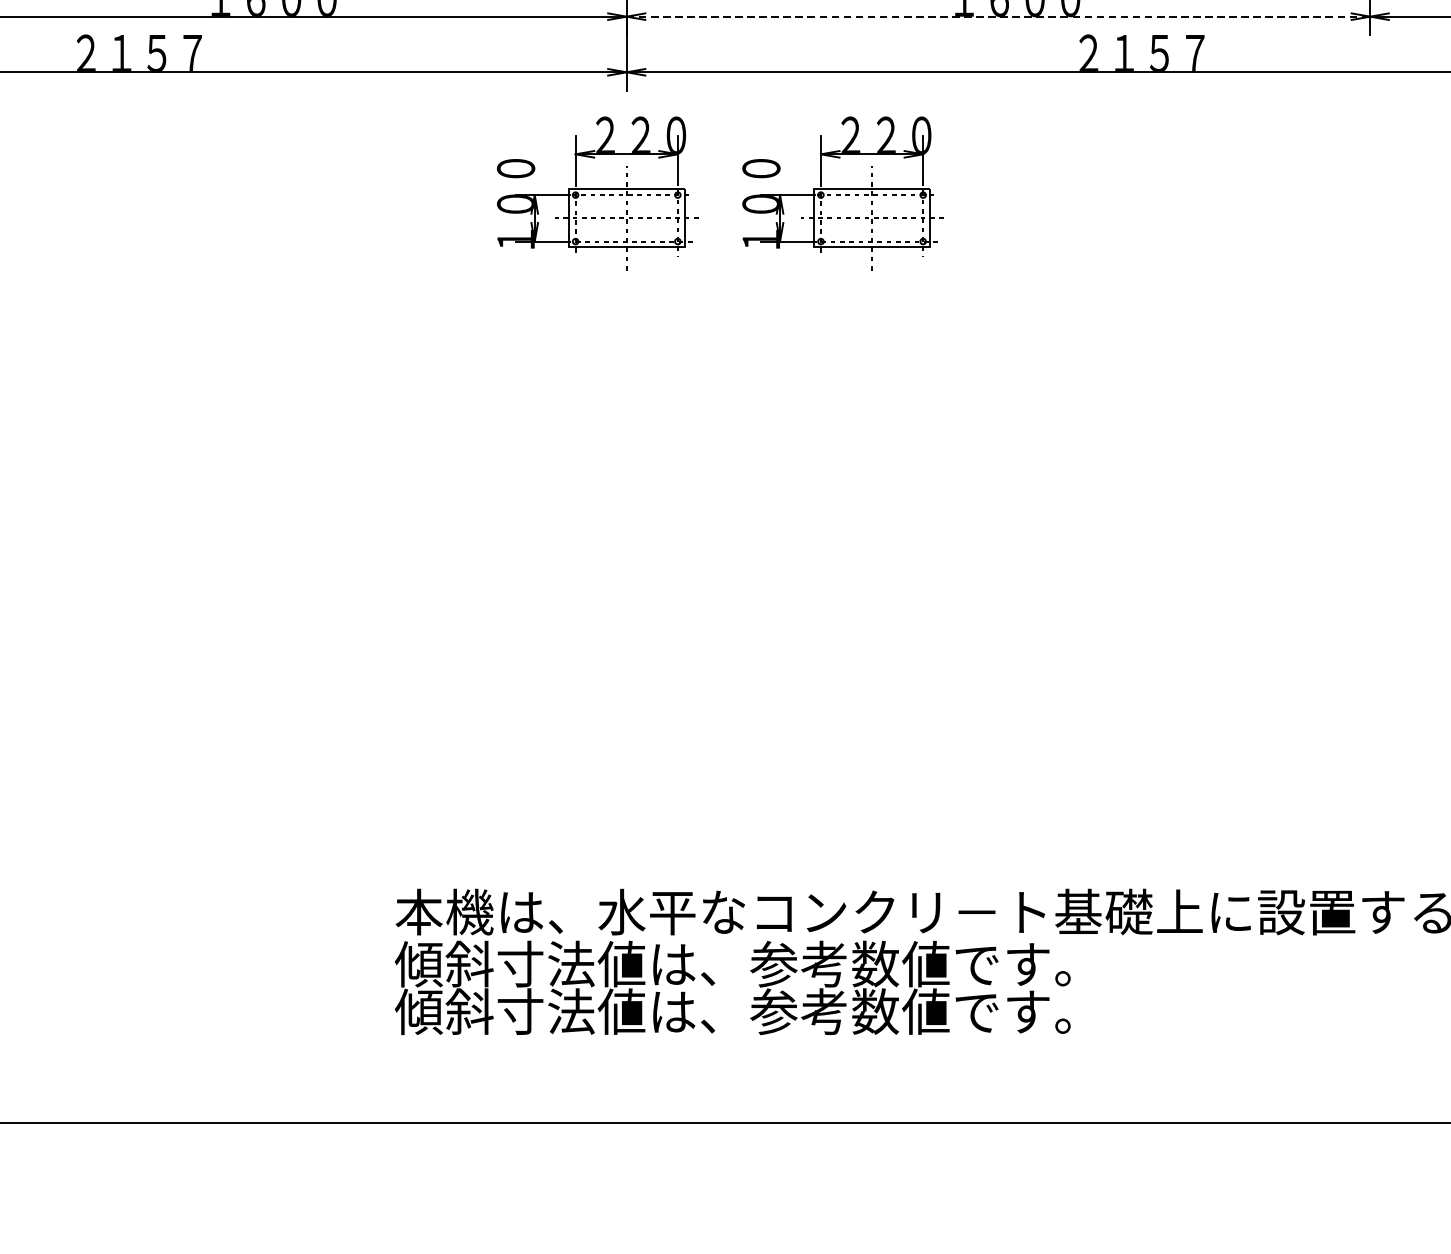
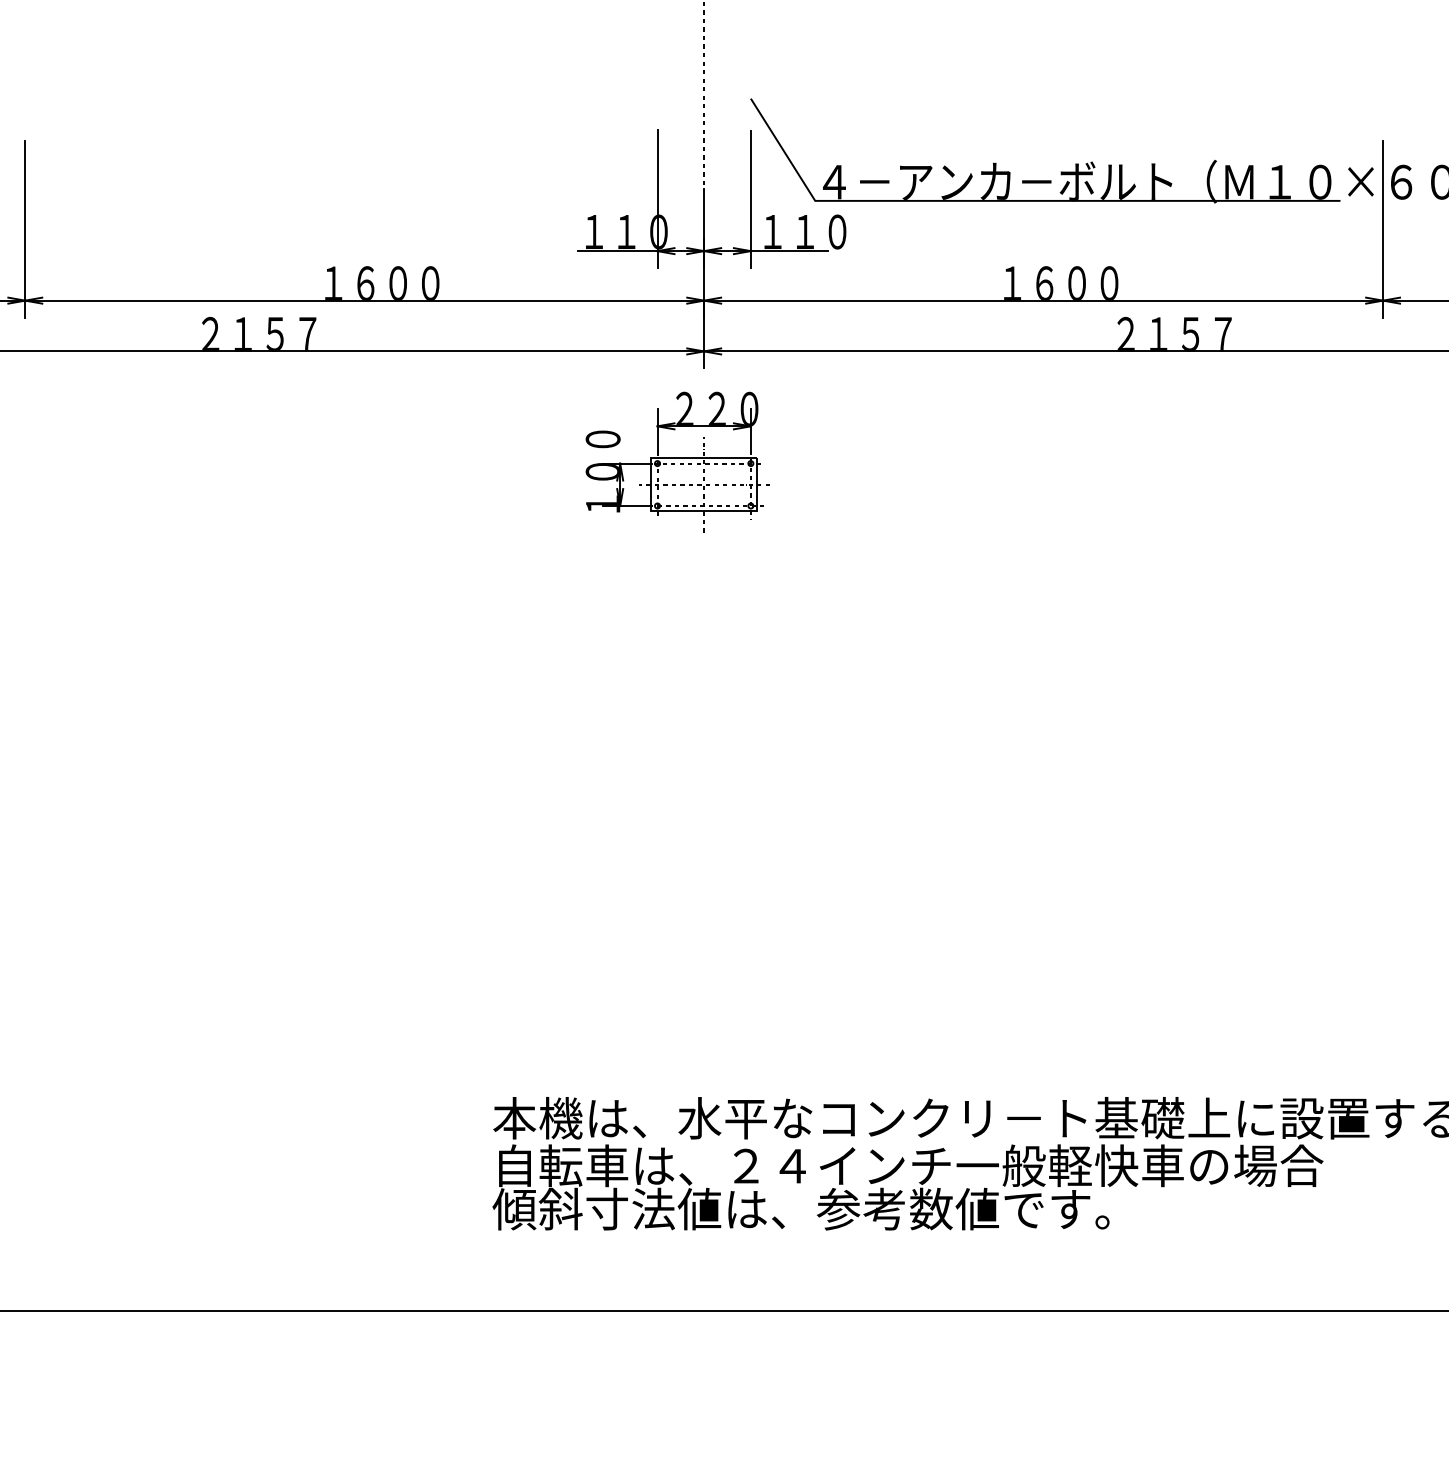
line: (999, 16) -> (1044, 300), dashed -> solid
part: (842, 192) -> (901, 461), removed
text: (849, 963) -> (907, 1165), 傾斜寸法値は、参考数値です。 -> 自転車は、２４インチ一般軽快車の場合

